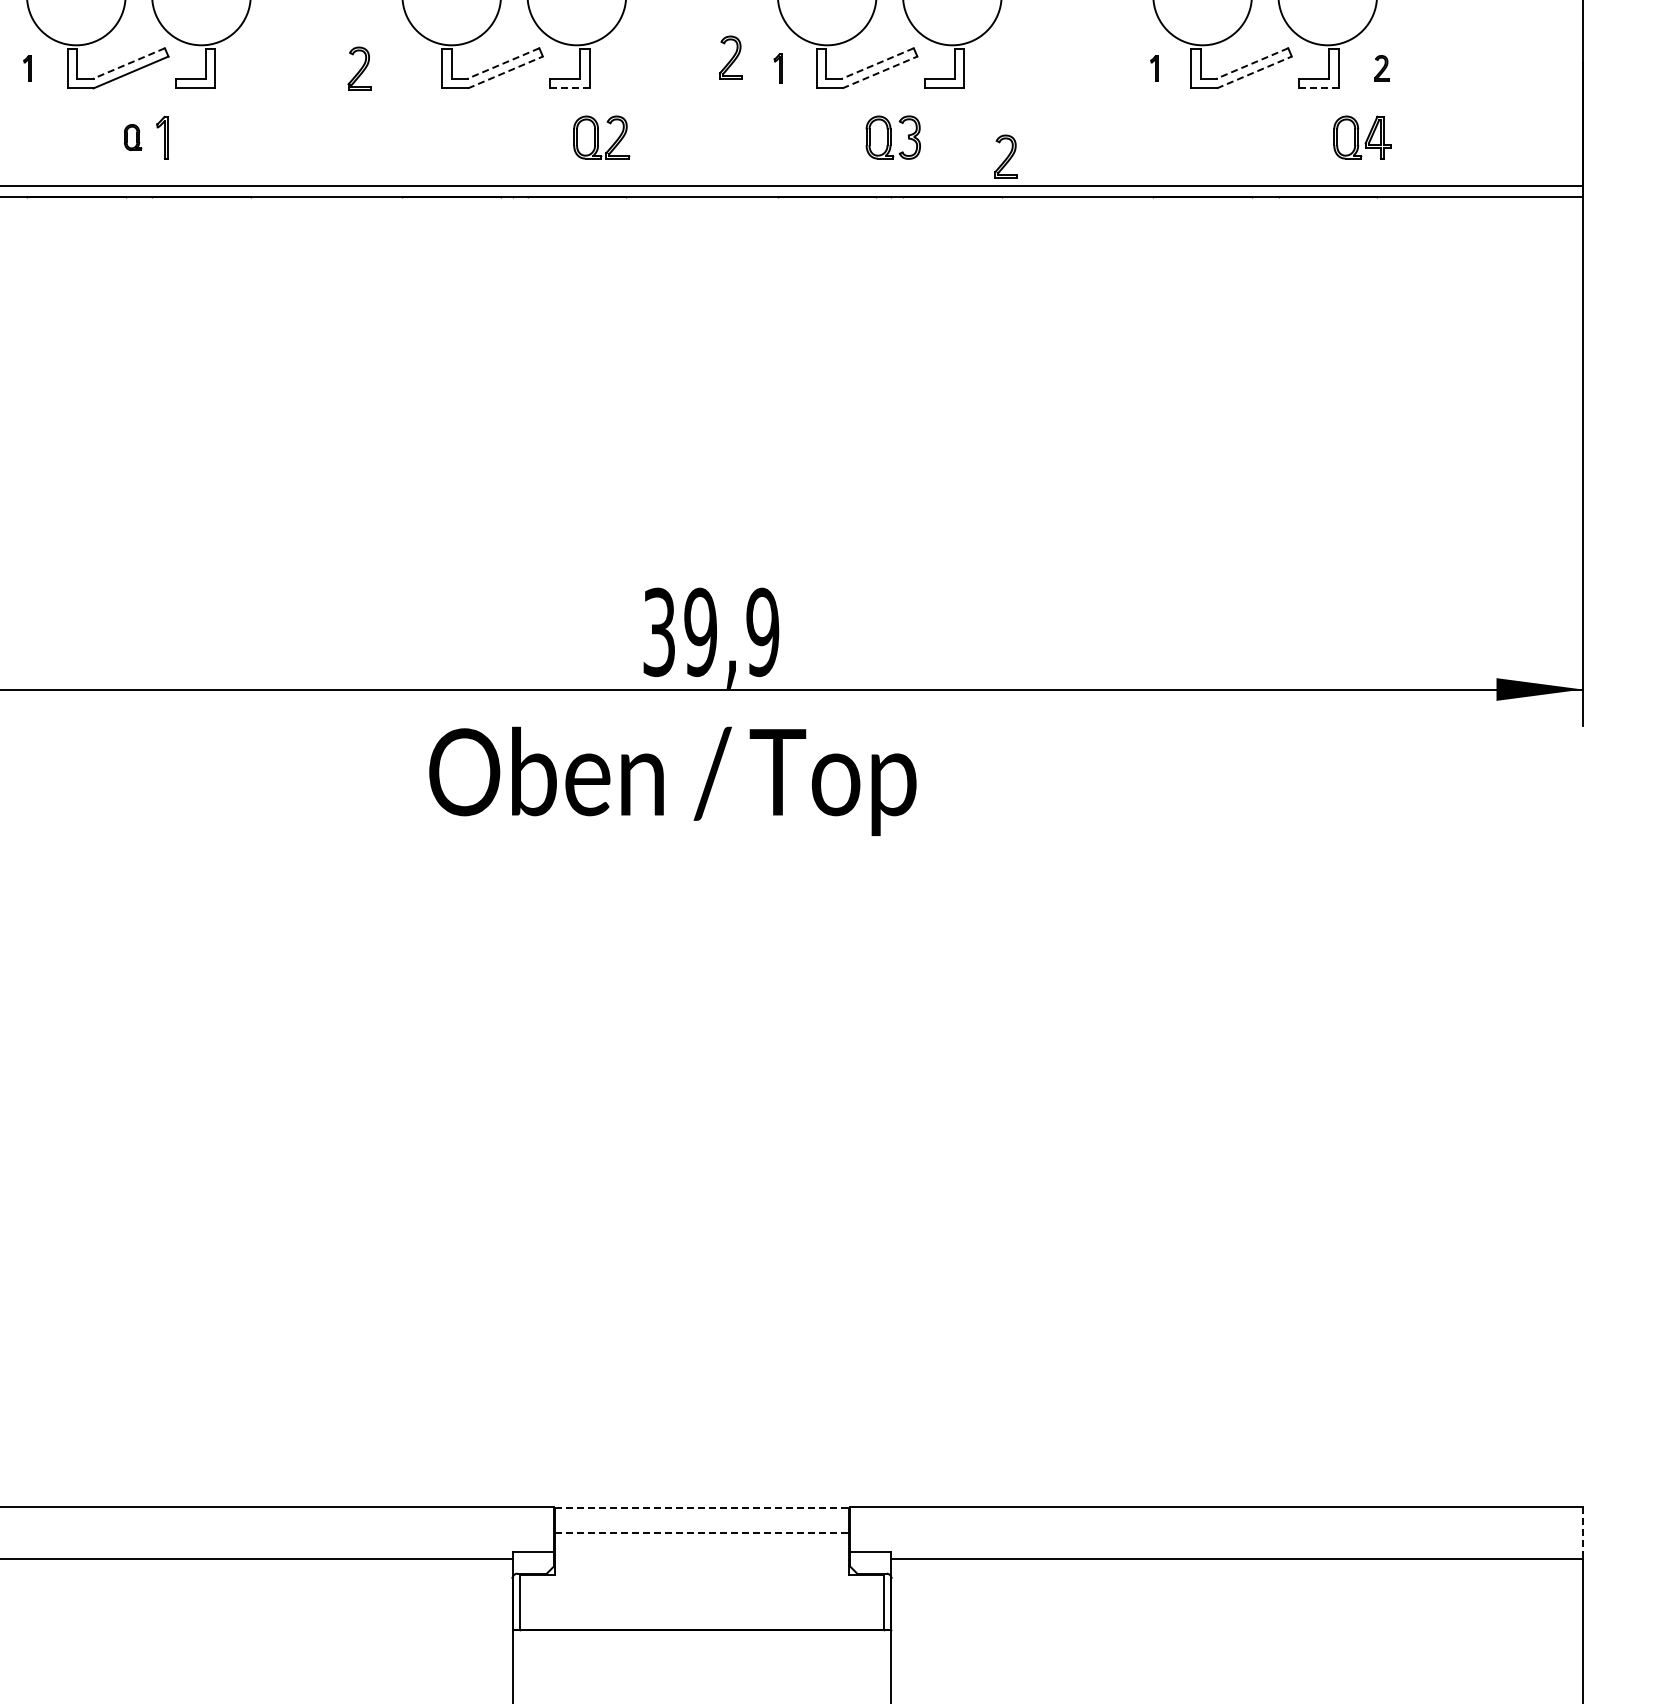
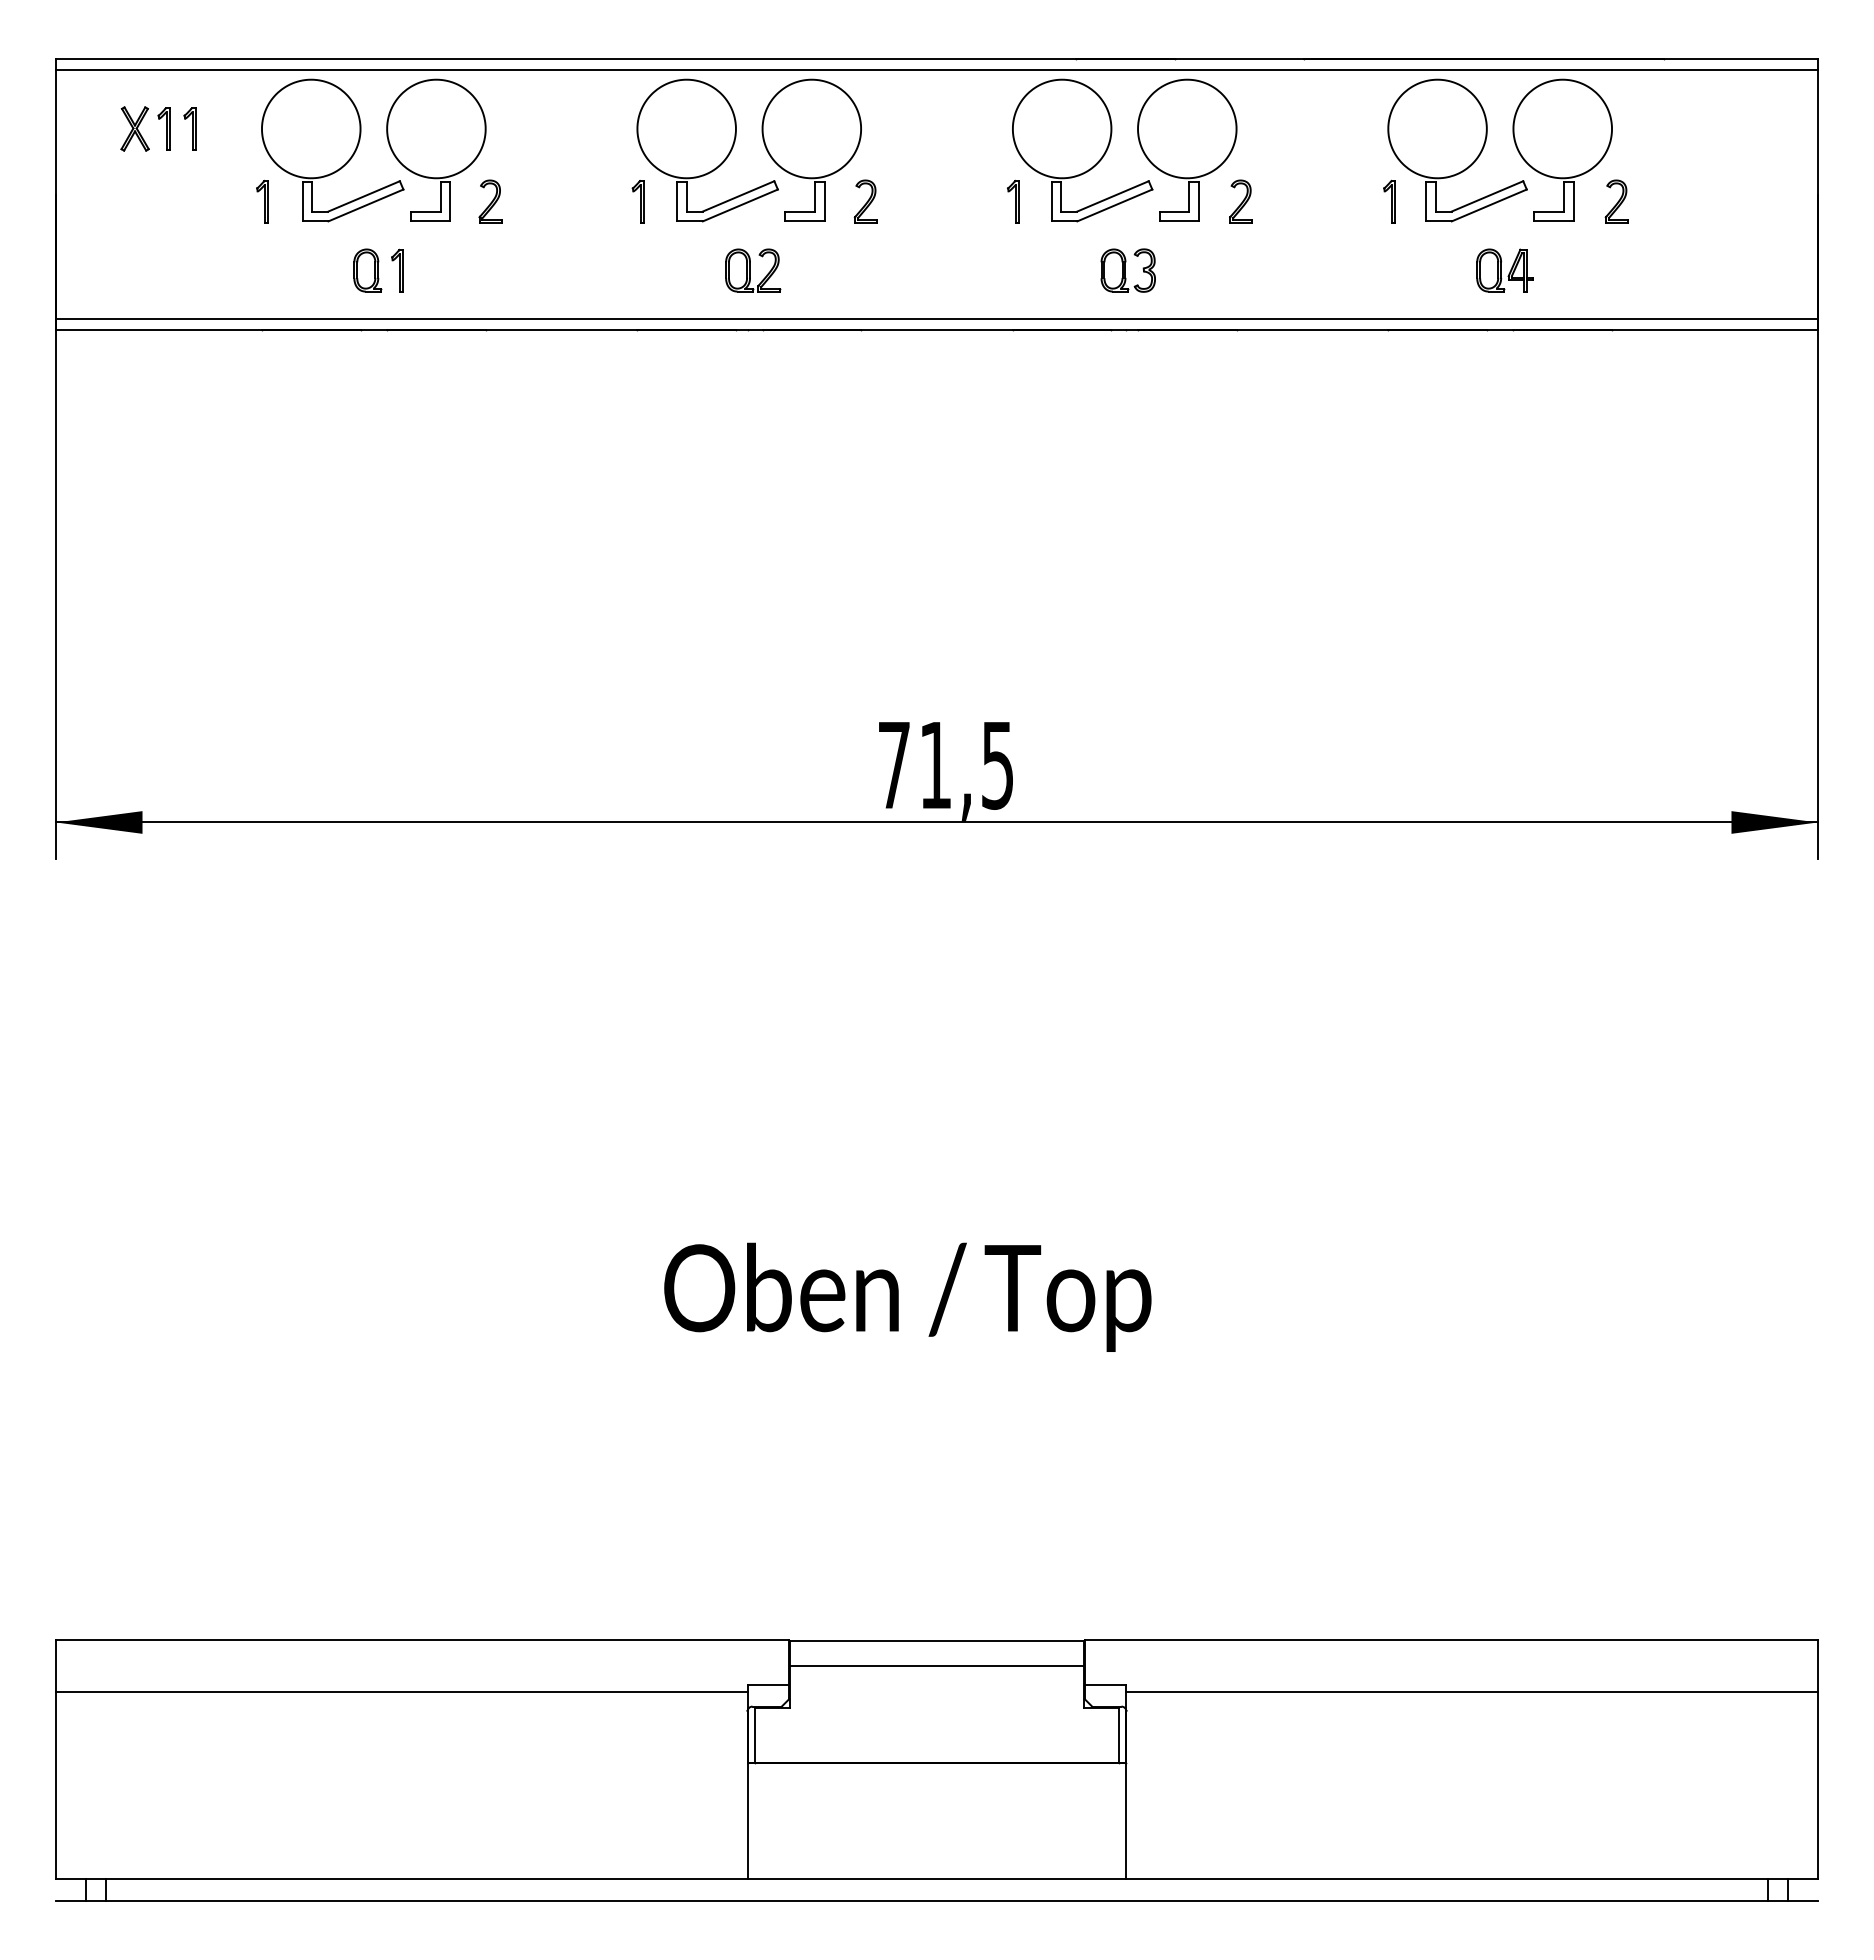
part: (730, 57) -> (865, 201), moved
line: (129, 63) -> (364, 196), dashed -> solid
line: (503, 63) -> (738, 196), dashed -> solid
line: (878, 63) -> (1113, 196), dashed -> solid
line: (1252, 63) -> (1487, 196), dashed -> solid
part: (27, 68) -> (262, 201), size x1.67
part: (359, 68) -> (490, 201), moved
part: (402, 68) -> (637, 201), added
part: (778, 68) -> (1013, 201), size x1.43
part: (1154, 68) -> (1389, 201), size x1.67
part: (1381, 68) -> (1616, 201), size x1.67
line: (505, 72) -> (740, 205), dashed -> solid
line: (879, 72) -> (1114, 205), dashed -> solid
line: (1254, 72) -> (1489, 205), dashed -> solid
line: (570, 88) -> (805, 221), dashed -> solid
line: (1319, 88) -> (1554, 221), dashed -> solid
part: (132, 137) -> (367, 270), size x1.67
part: (601, 137) -> (753, 270), moved
part: (1361, 137) -> (1504, 270), moved
part: (1005, 156) -> (1240, 201), moved
text: (711, 631) -> (946, 764), 39,9 -> 71,5
text: (672, 780) -> (907, 1296), moved
line: (702, 1508) -> (937, 1641), dashed -> solid
line: (702, 1532) -> (937, 1665), dashed -> solid
line: (1582, 1533) -> (1817, 1666), dashed -> solid

